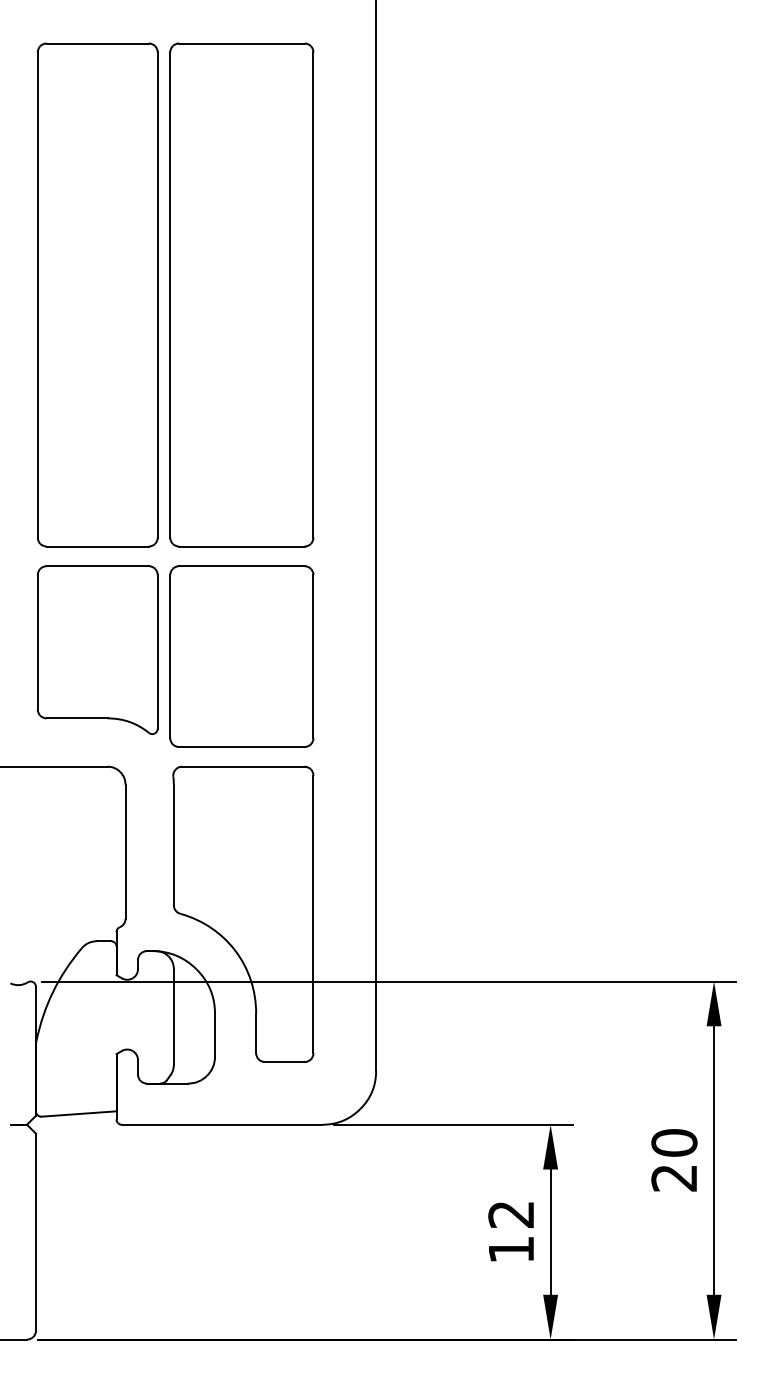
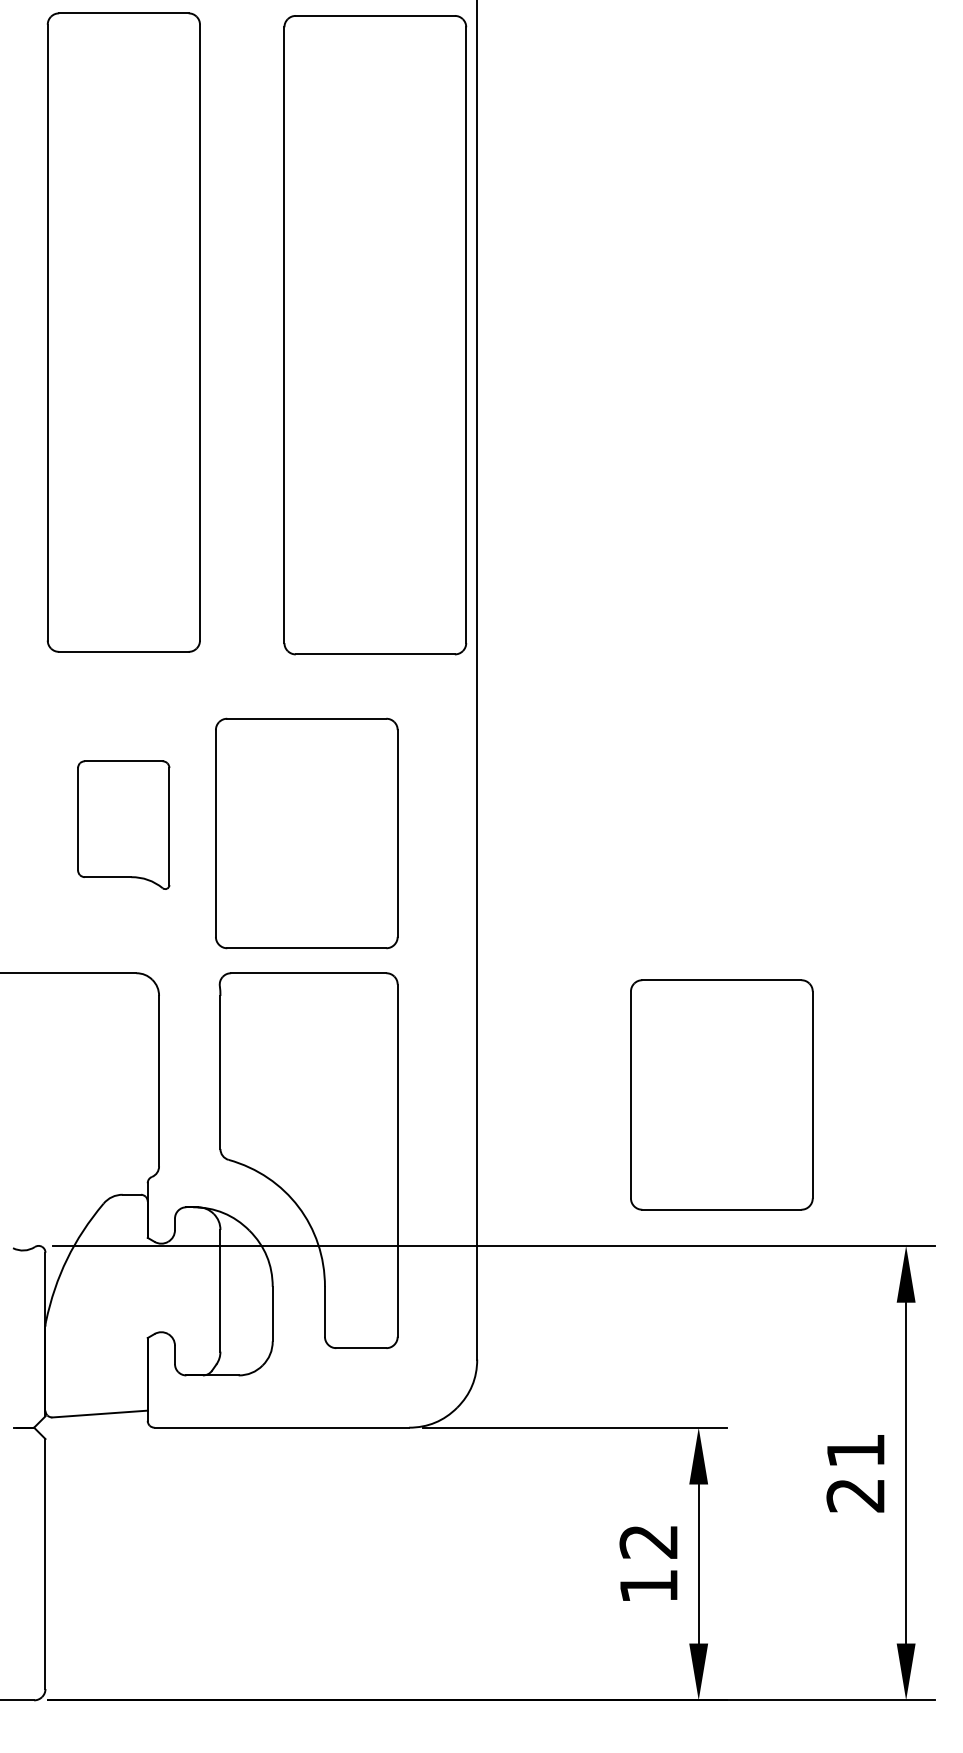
part: (97, 294) -> (123, 331), moved
part: (241, 294) -> (374, 334), moved
part: (97, 649) -> (123, 824), size x0.6
part: (568, 862) -> (721, 1094), added
text: (674, 1142) -> (855, 1450), 20 -> 21

